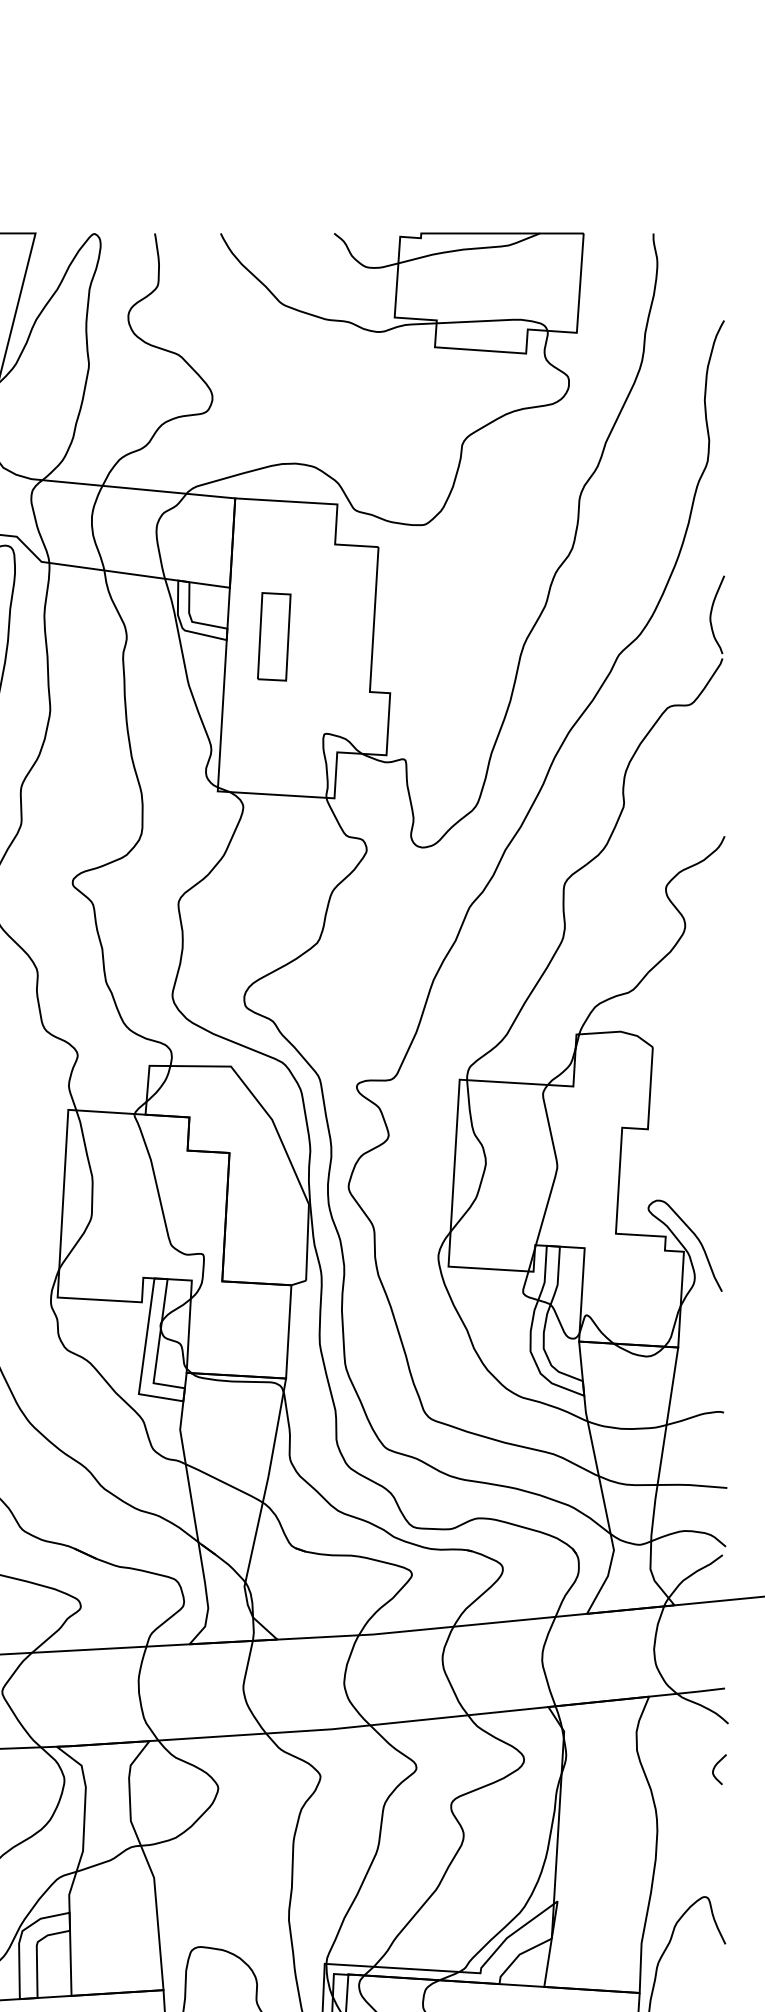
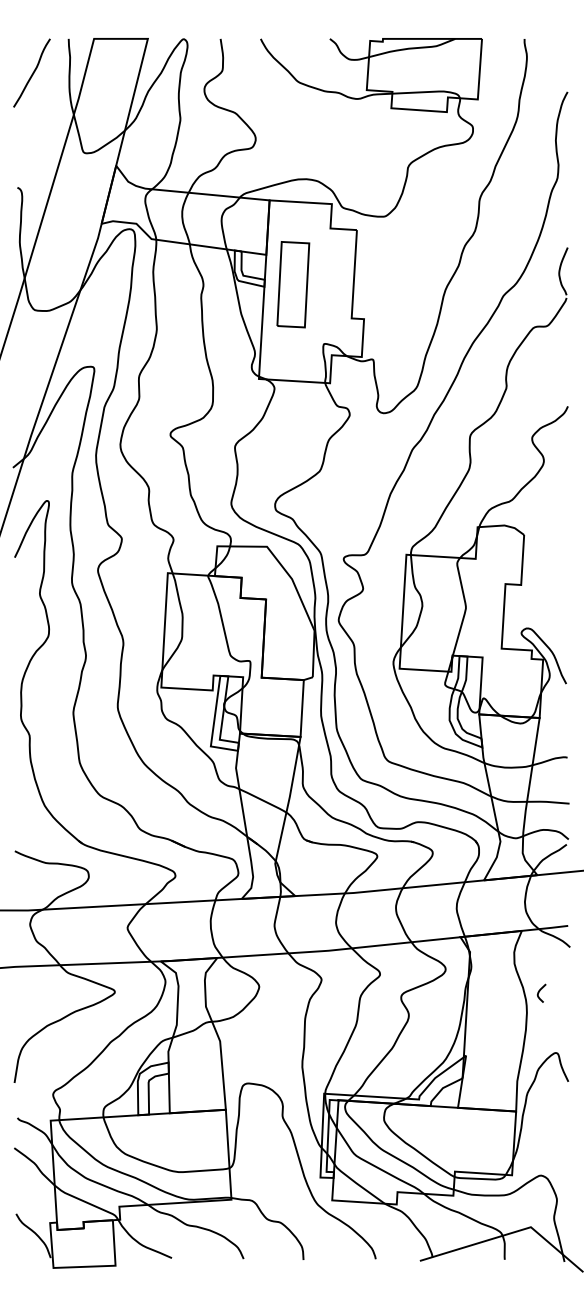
part: (274, 636) -> (293, 284), size x1.6
curve: (717, 1766) -> (540, 991), moved

